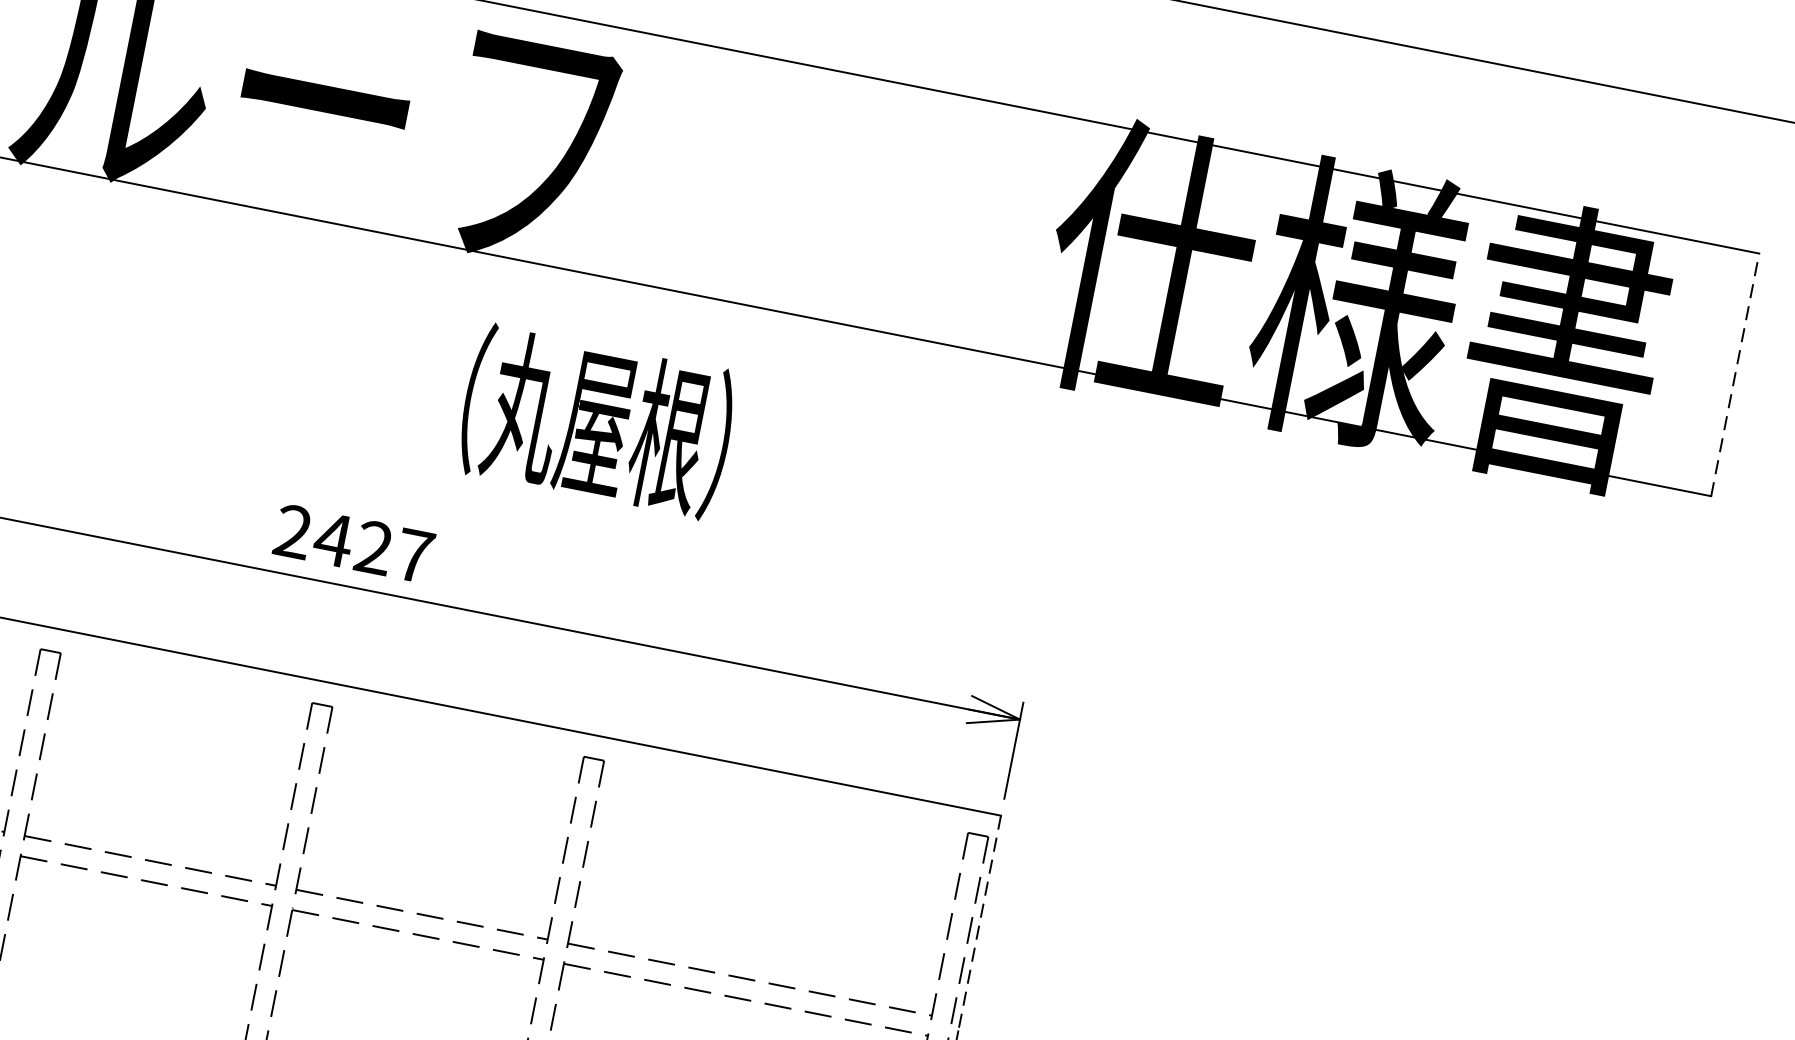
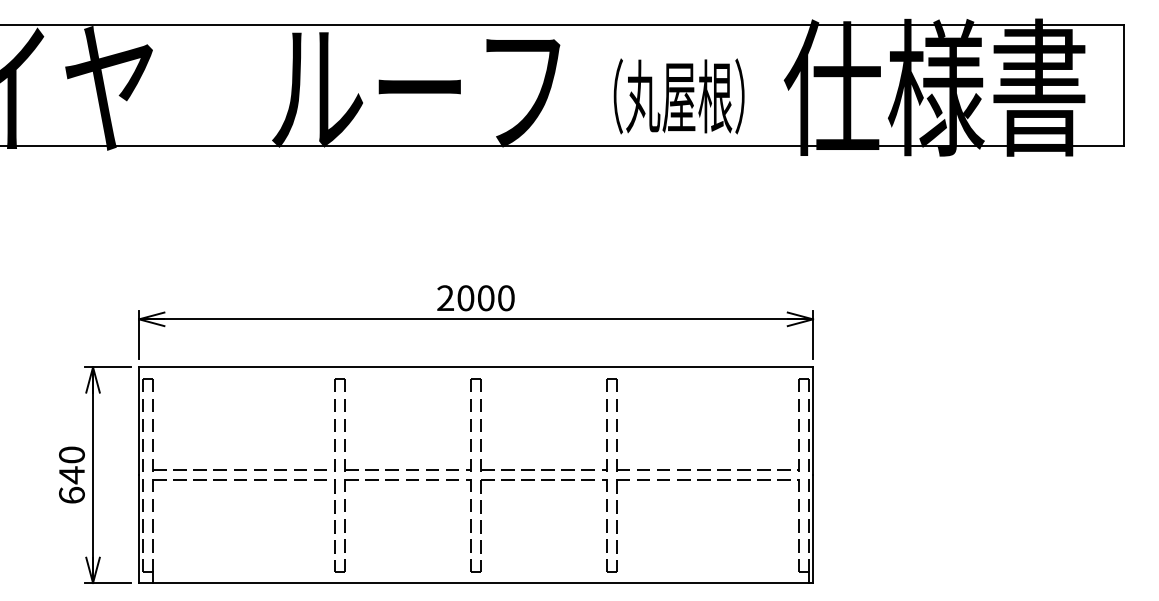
line: (1735, 375) -> (1124, 85), dashed -> solid
text: (595, 421) -> (678, 96), moved
text: (372, 548) -> (485, 298), 2427 -> 2000
line: (980, 924) -> (813, 421), dashed -> solid

